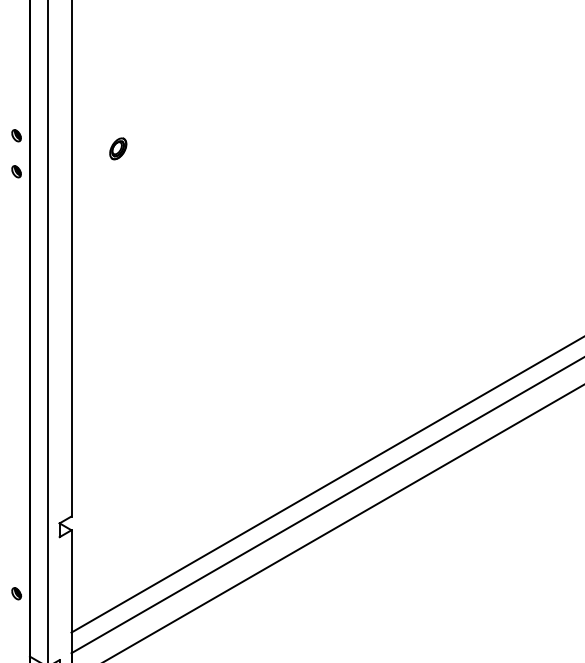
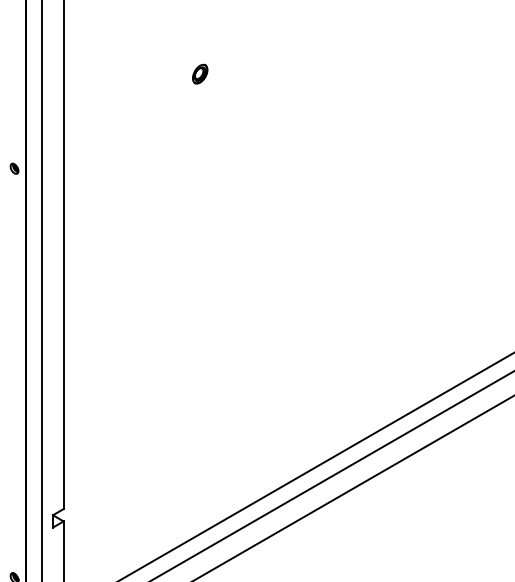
part: (118, 148) -> (200, 73), moved
part: (16, 171) -> (14, 200), removed

